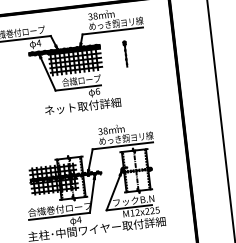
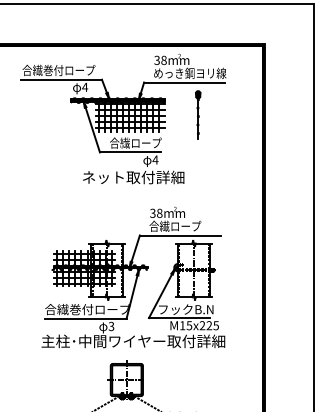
part: (125, 53) -> (197, 114), size x1.4
text: (97, 91) -> (155, 159), 6 -> 4
text: (125, 137) -> (185, 225), めっき鋼ヨリ線 -> 合繊ロープ
text: (137, 212) -> (189, 325), M12x225 -> M15x225
text: (79, 219) -> (111, 326), 4 -> 3

